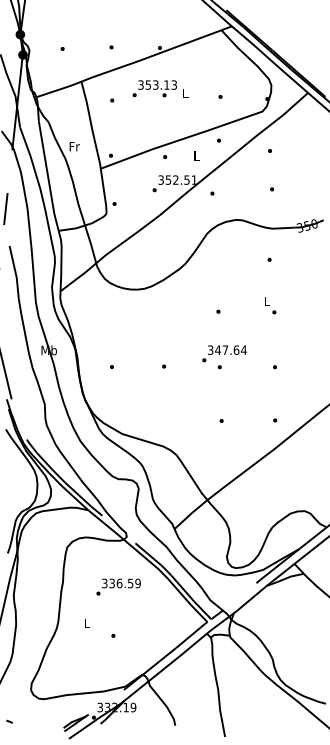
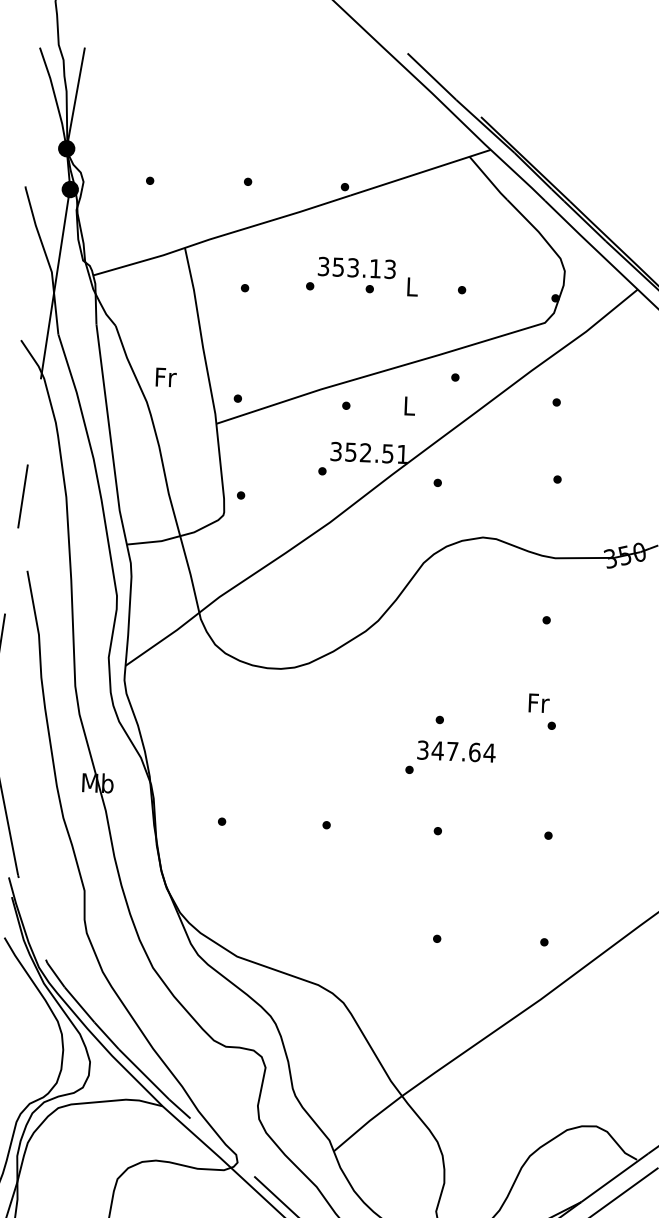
text: (160, 88) -> (362, 275), moved
text: (267, 300) -> (539, 701), L -> Fr
text: (224, 353) -> (450, 757), moved

